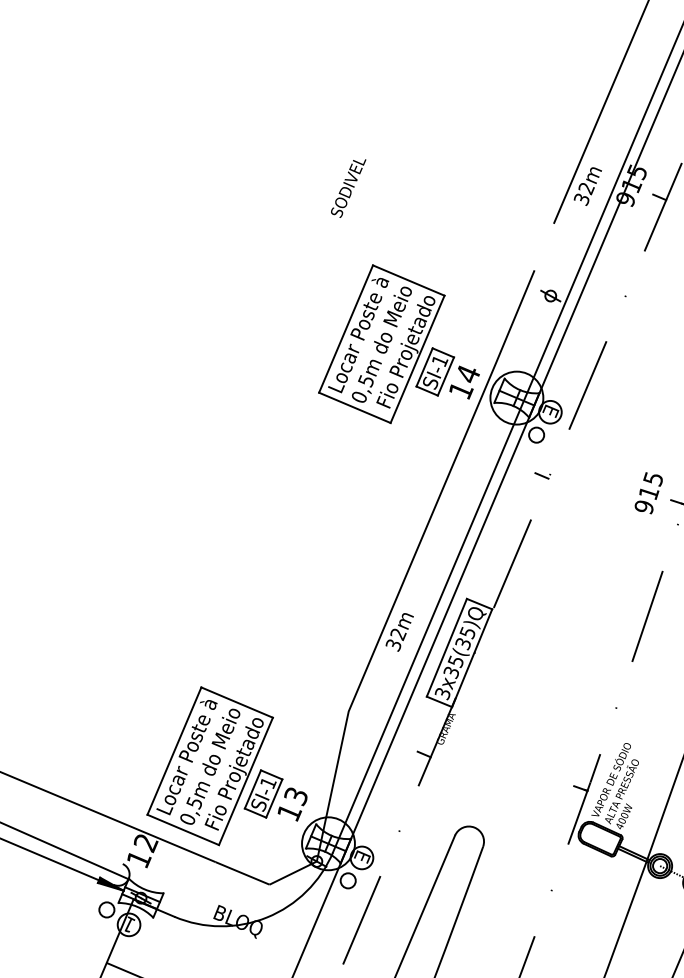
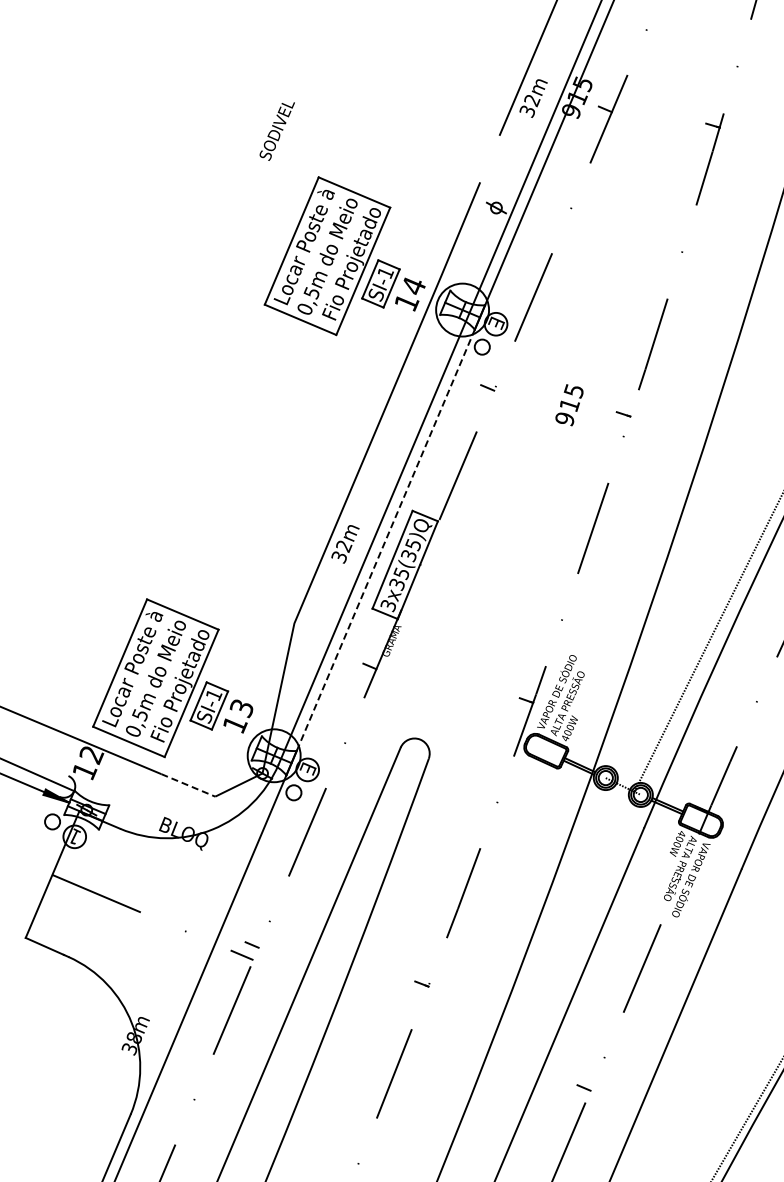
text: (347, 188) -> (276, 131), moved
text: (648, 493) -> (569, 405), moved
line: (439, 628) -> (385, 540), solid -> dashed
line: (242, 873) -> (188, 785), solid -> dashed

